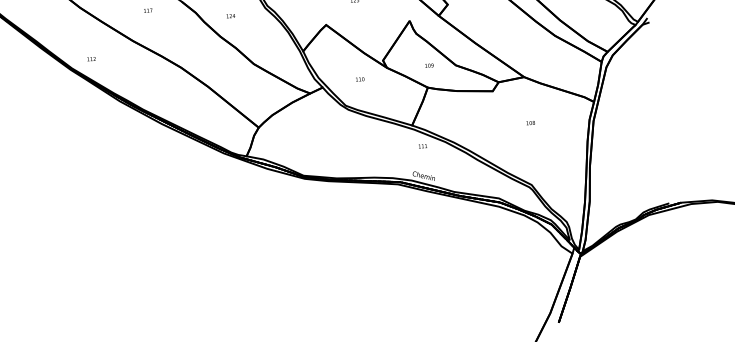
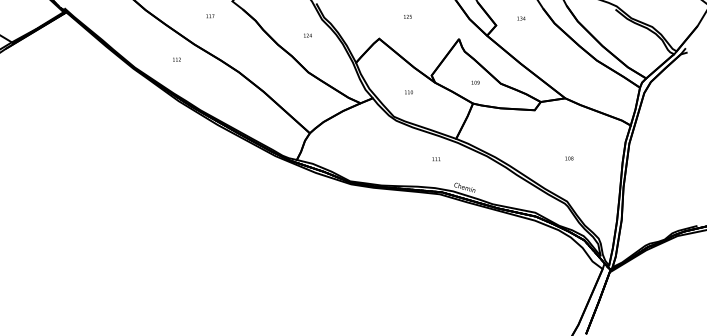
text: (230, 16) -> (307, 35), moved
text: (91, 59) -> (176, 59), moved
text: (530, 123) -> (569, 158), moved
text: (423, 146) -> (436, 159), moved

